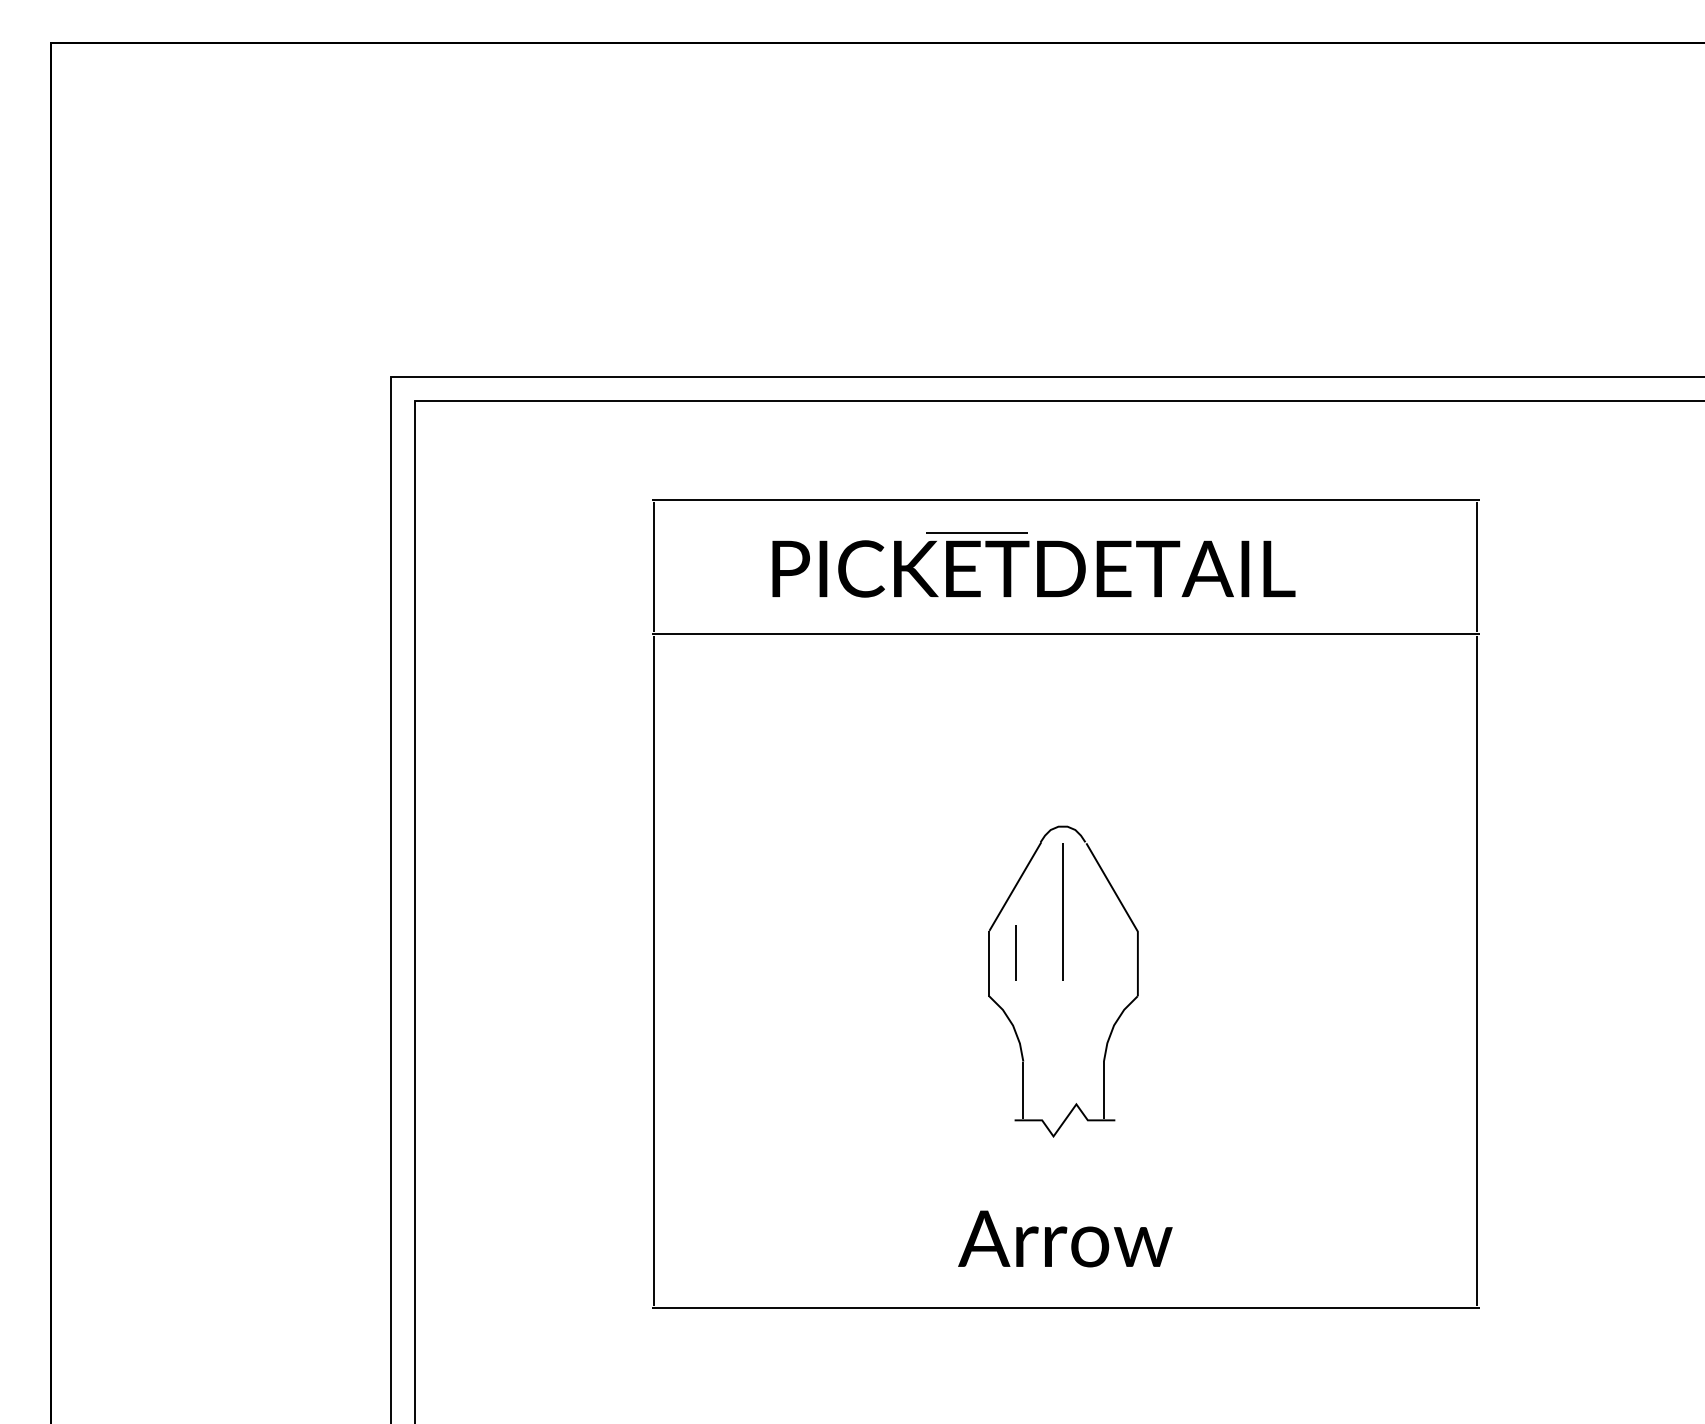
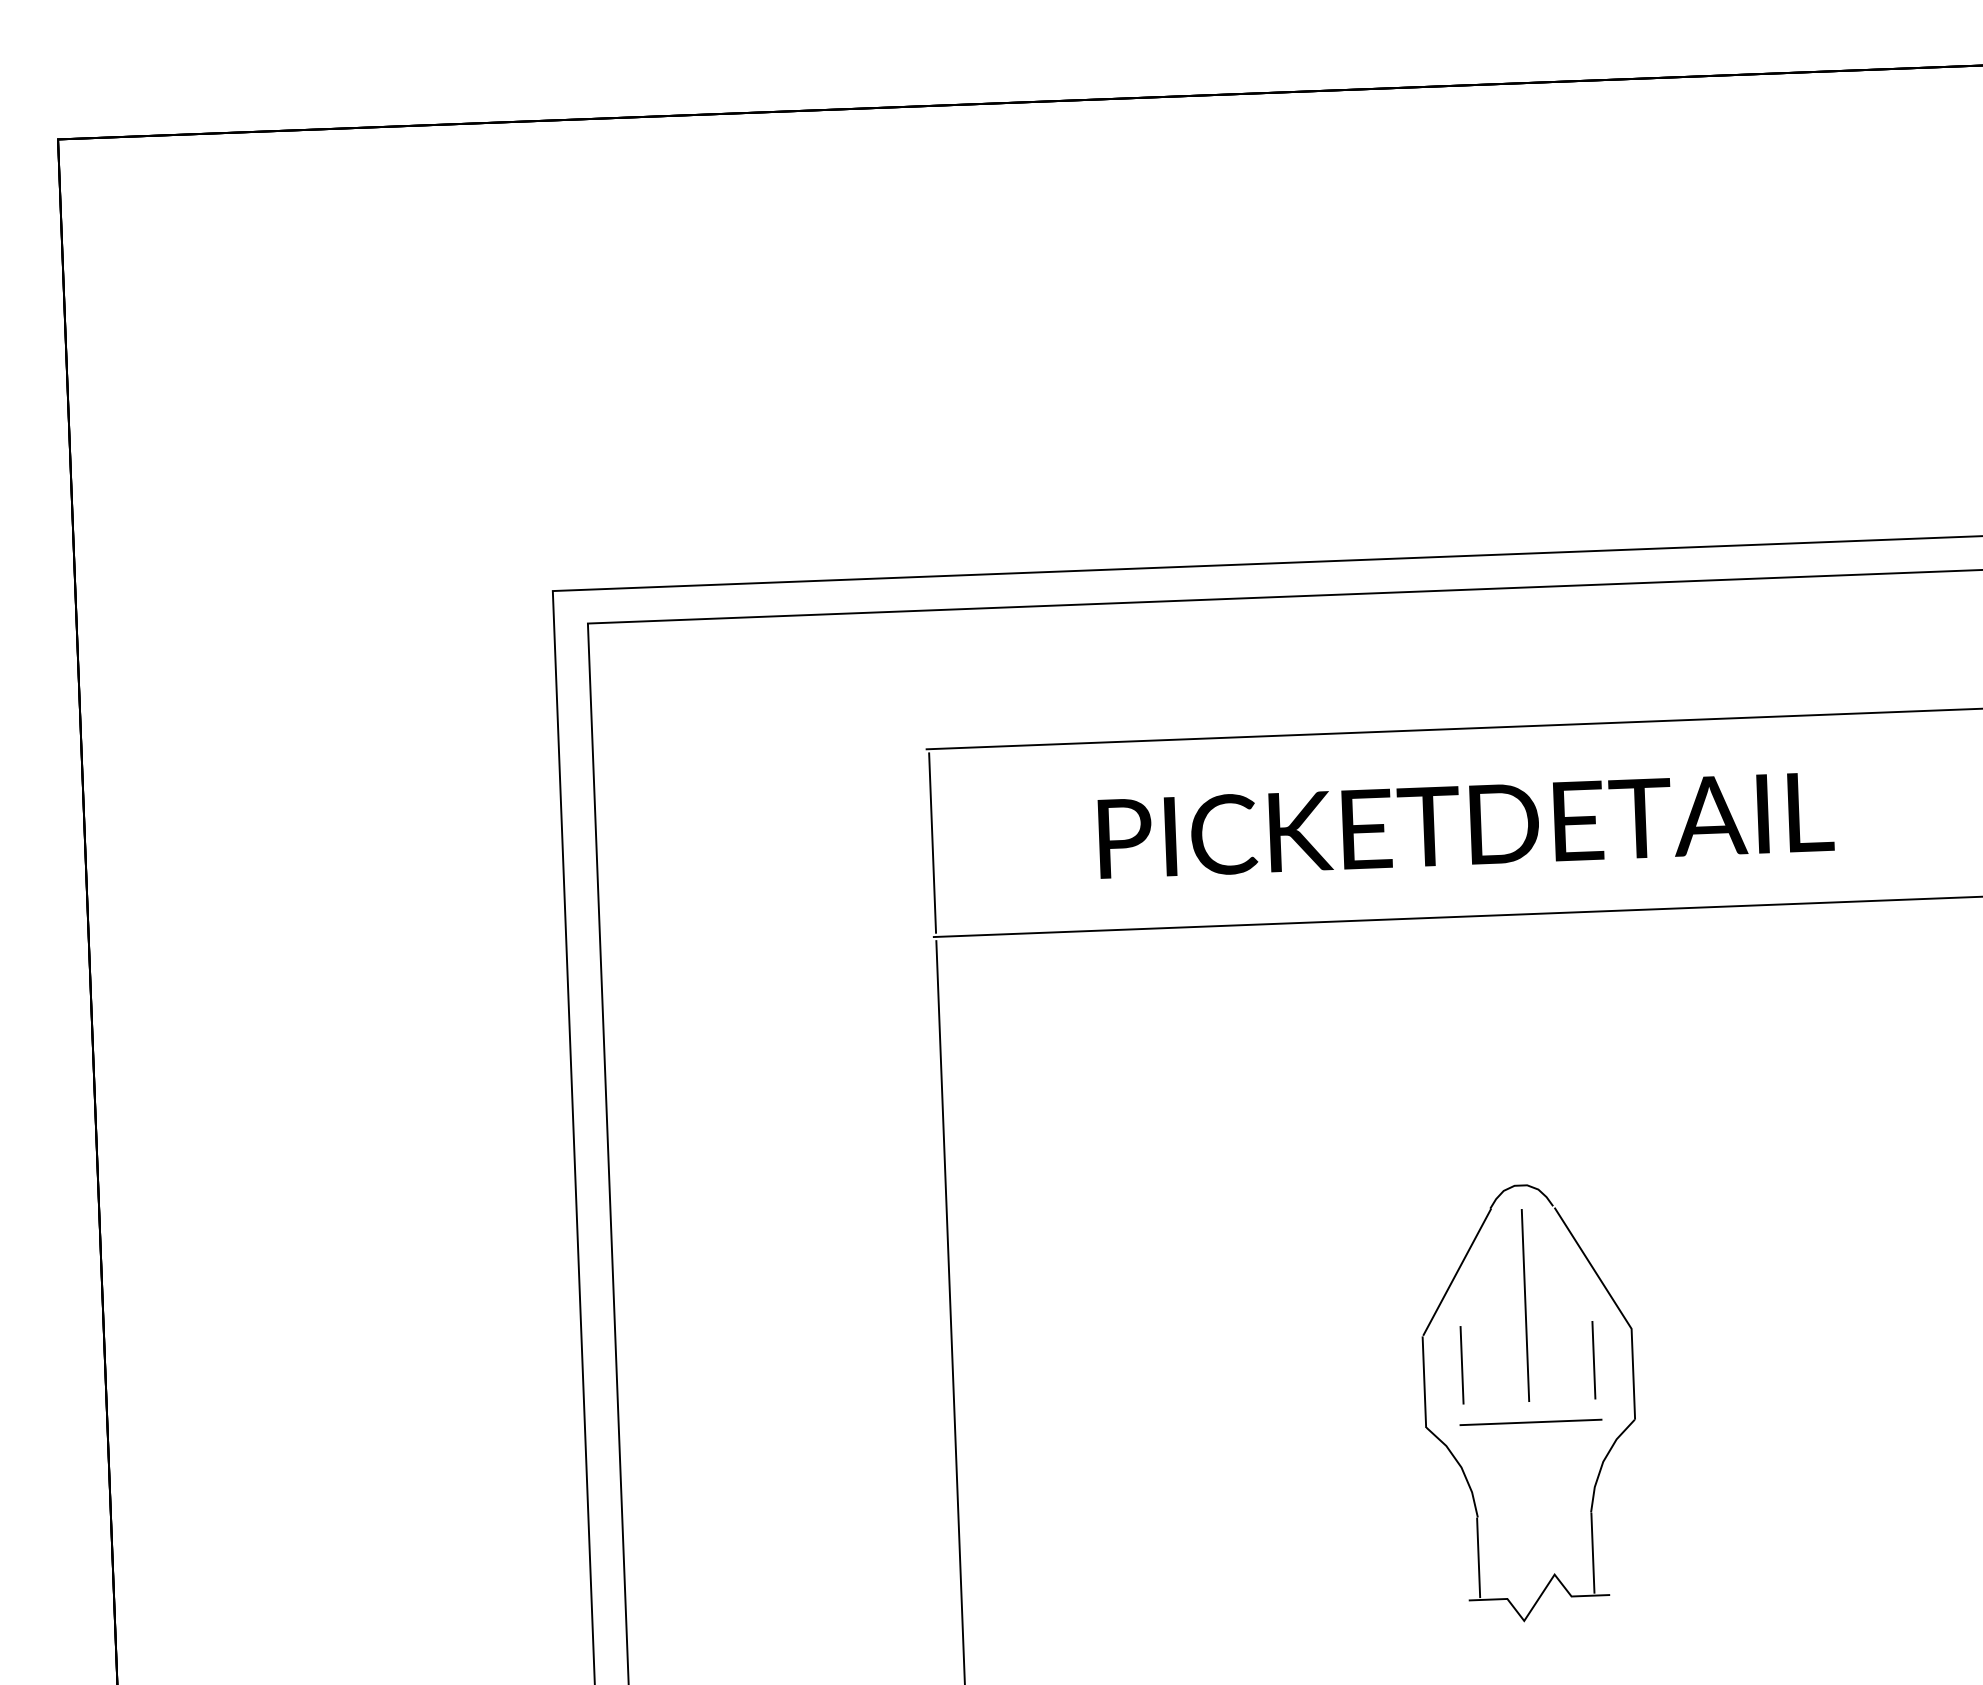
line: (976, 532) -> (1530, 1421), moved
line: (1109, 952) -> (1592, 1359), added

